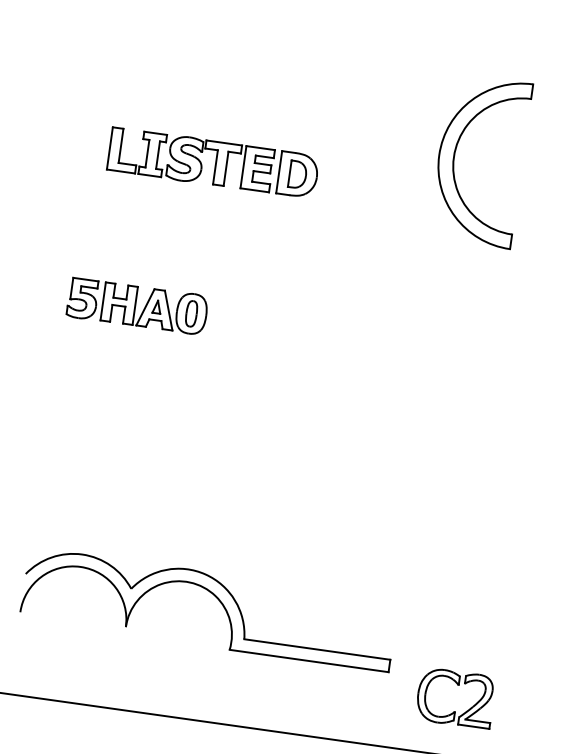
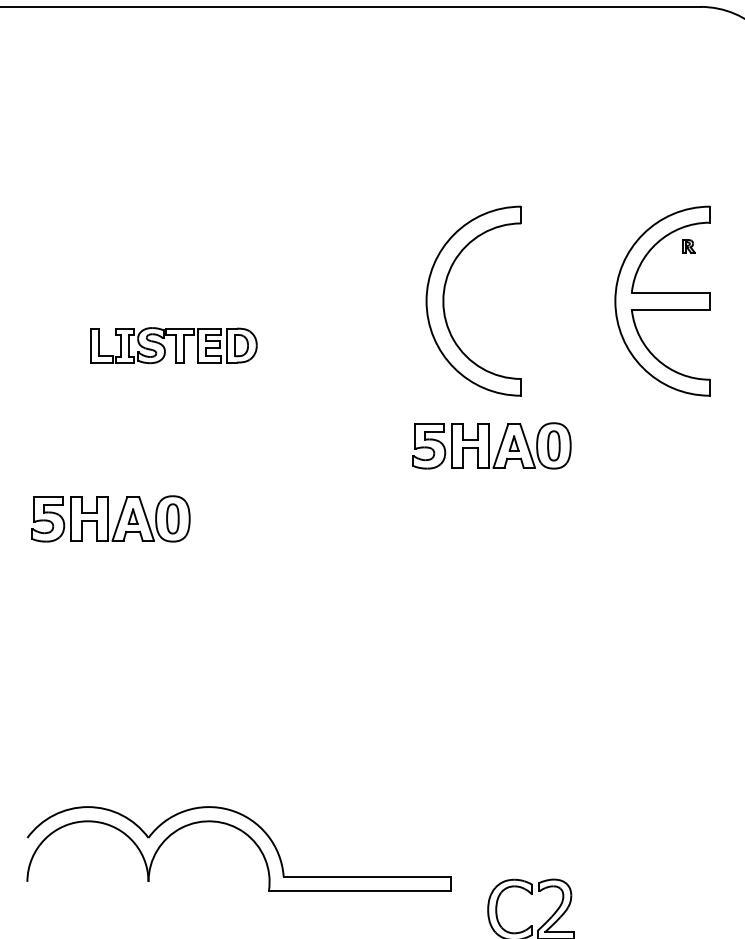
part: (213, 162) -> (173, 345), size x0.7
part: (478, 288) -> (491, 445), added

